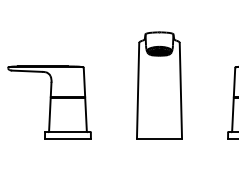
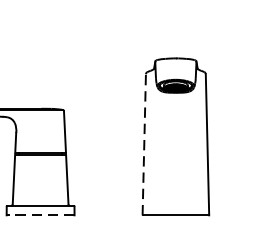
line: (138, 90) -> (144, 144), solid -> dashed
line: (67, 138) -> (39, 215), solid -> dashed

